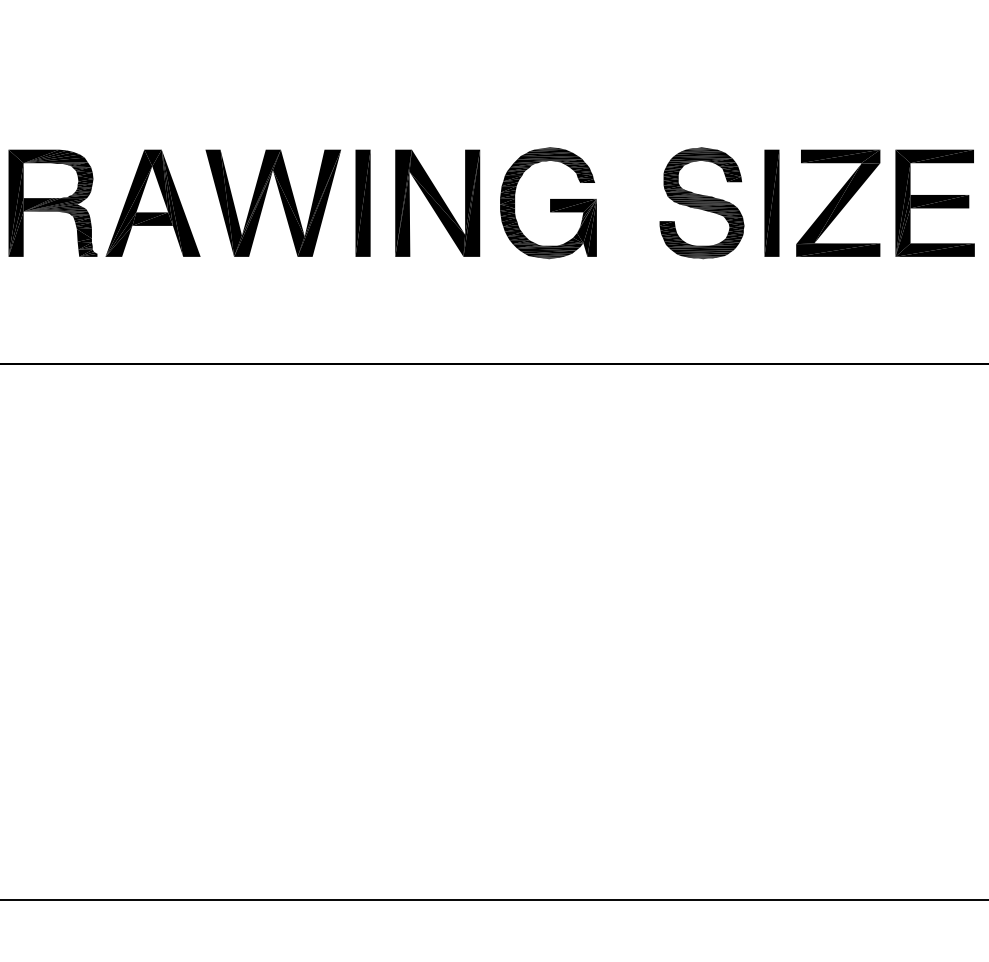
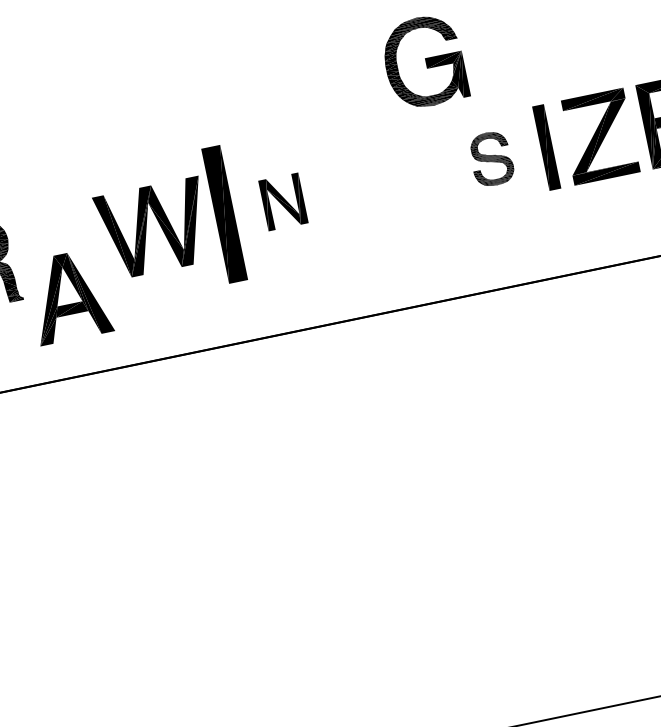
part: (152, 202) -> (68, 296), moved
part: (362, 202) -> (224, 213), size x1.6
part: (437, 202) -> (283, 201), size x0.6
part: (548, 203) -> (424, 62), moved
part: (701, 203) -> (491, 159), size x0.6

